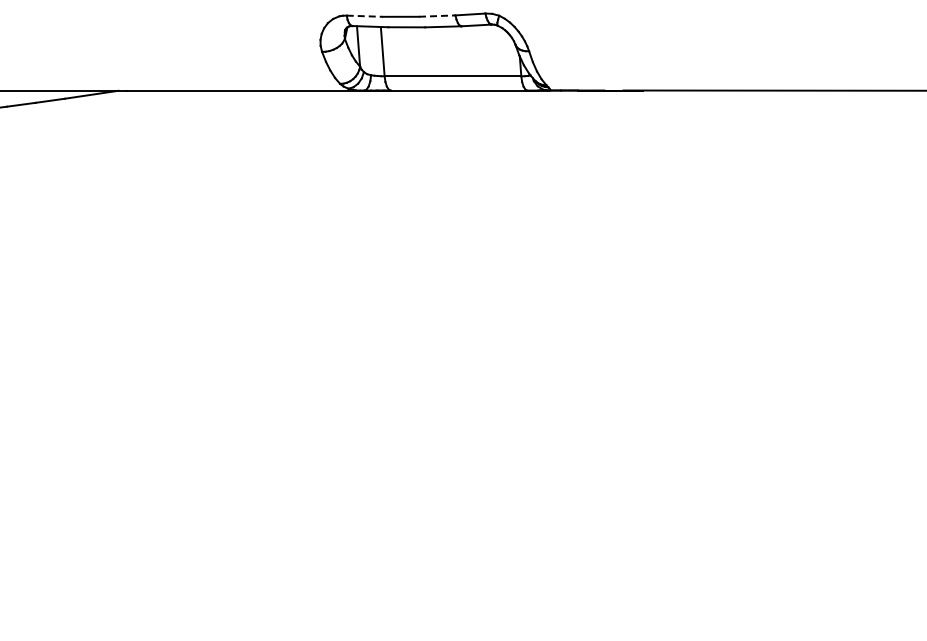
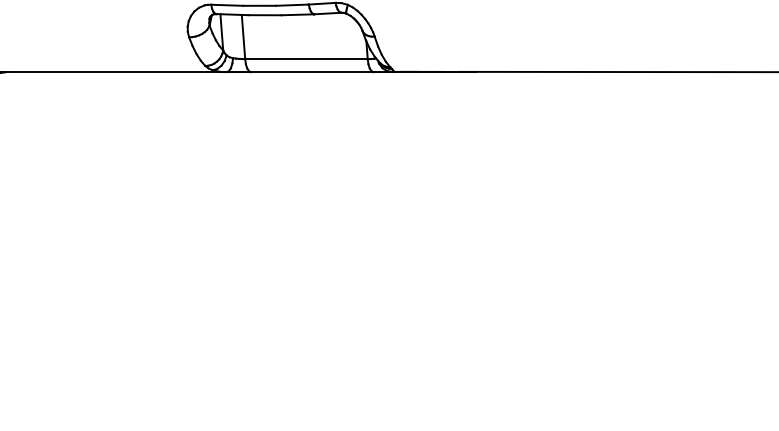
line: (365, 16) -> (228, 5), dashed -> solid
line: (437, 16) -> (292, 5), dashed -> solid

